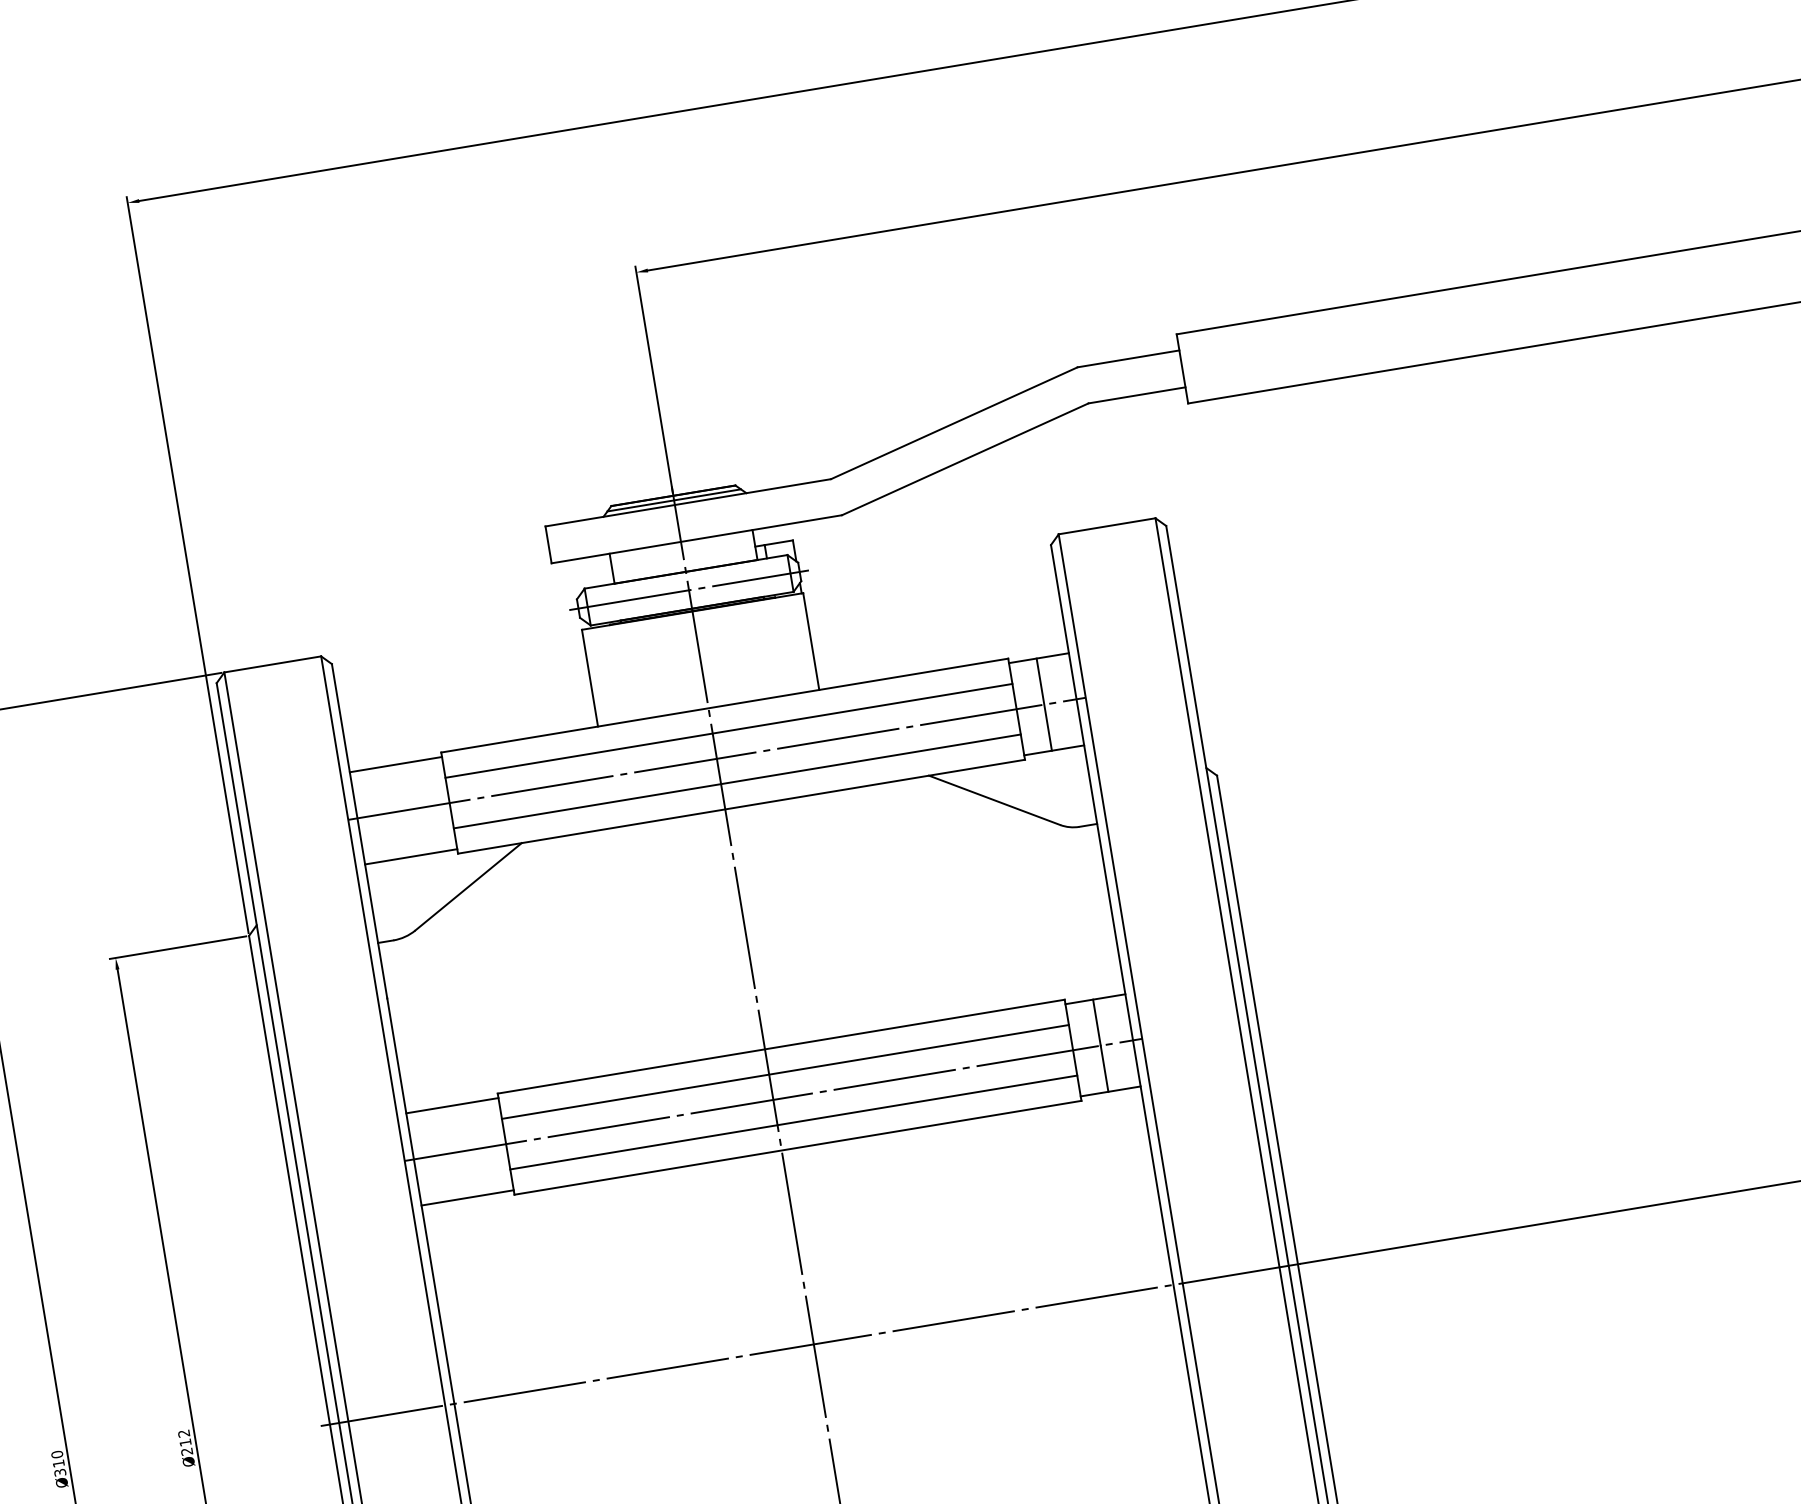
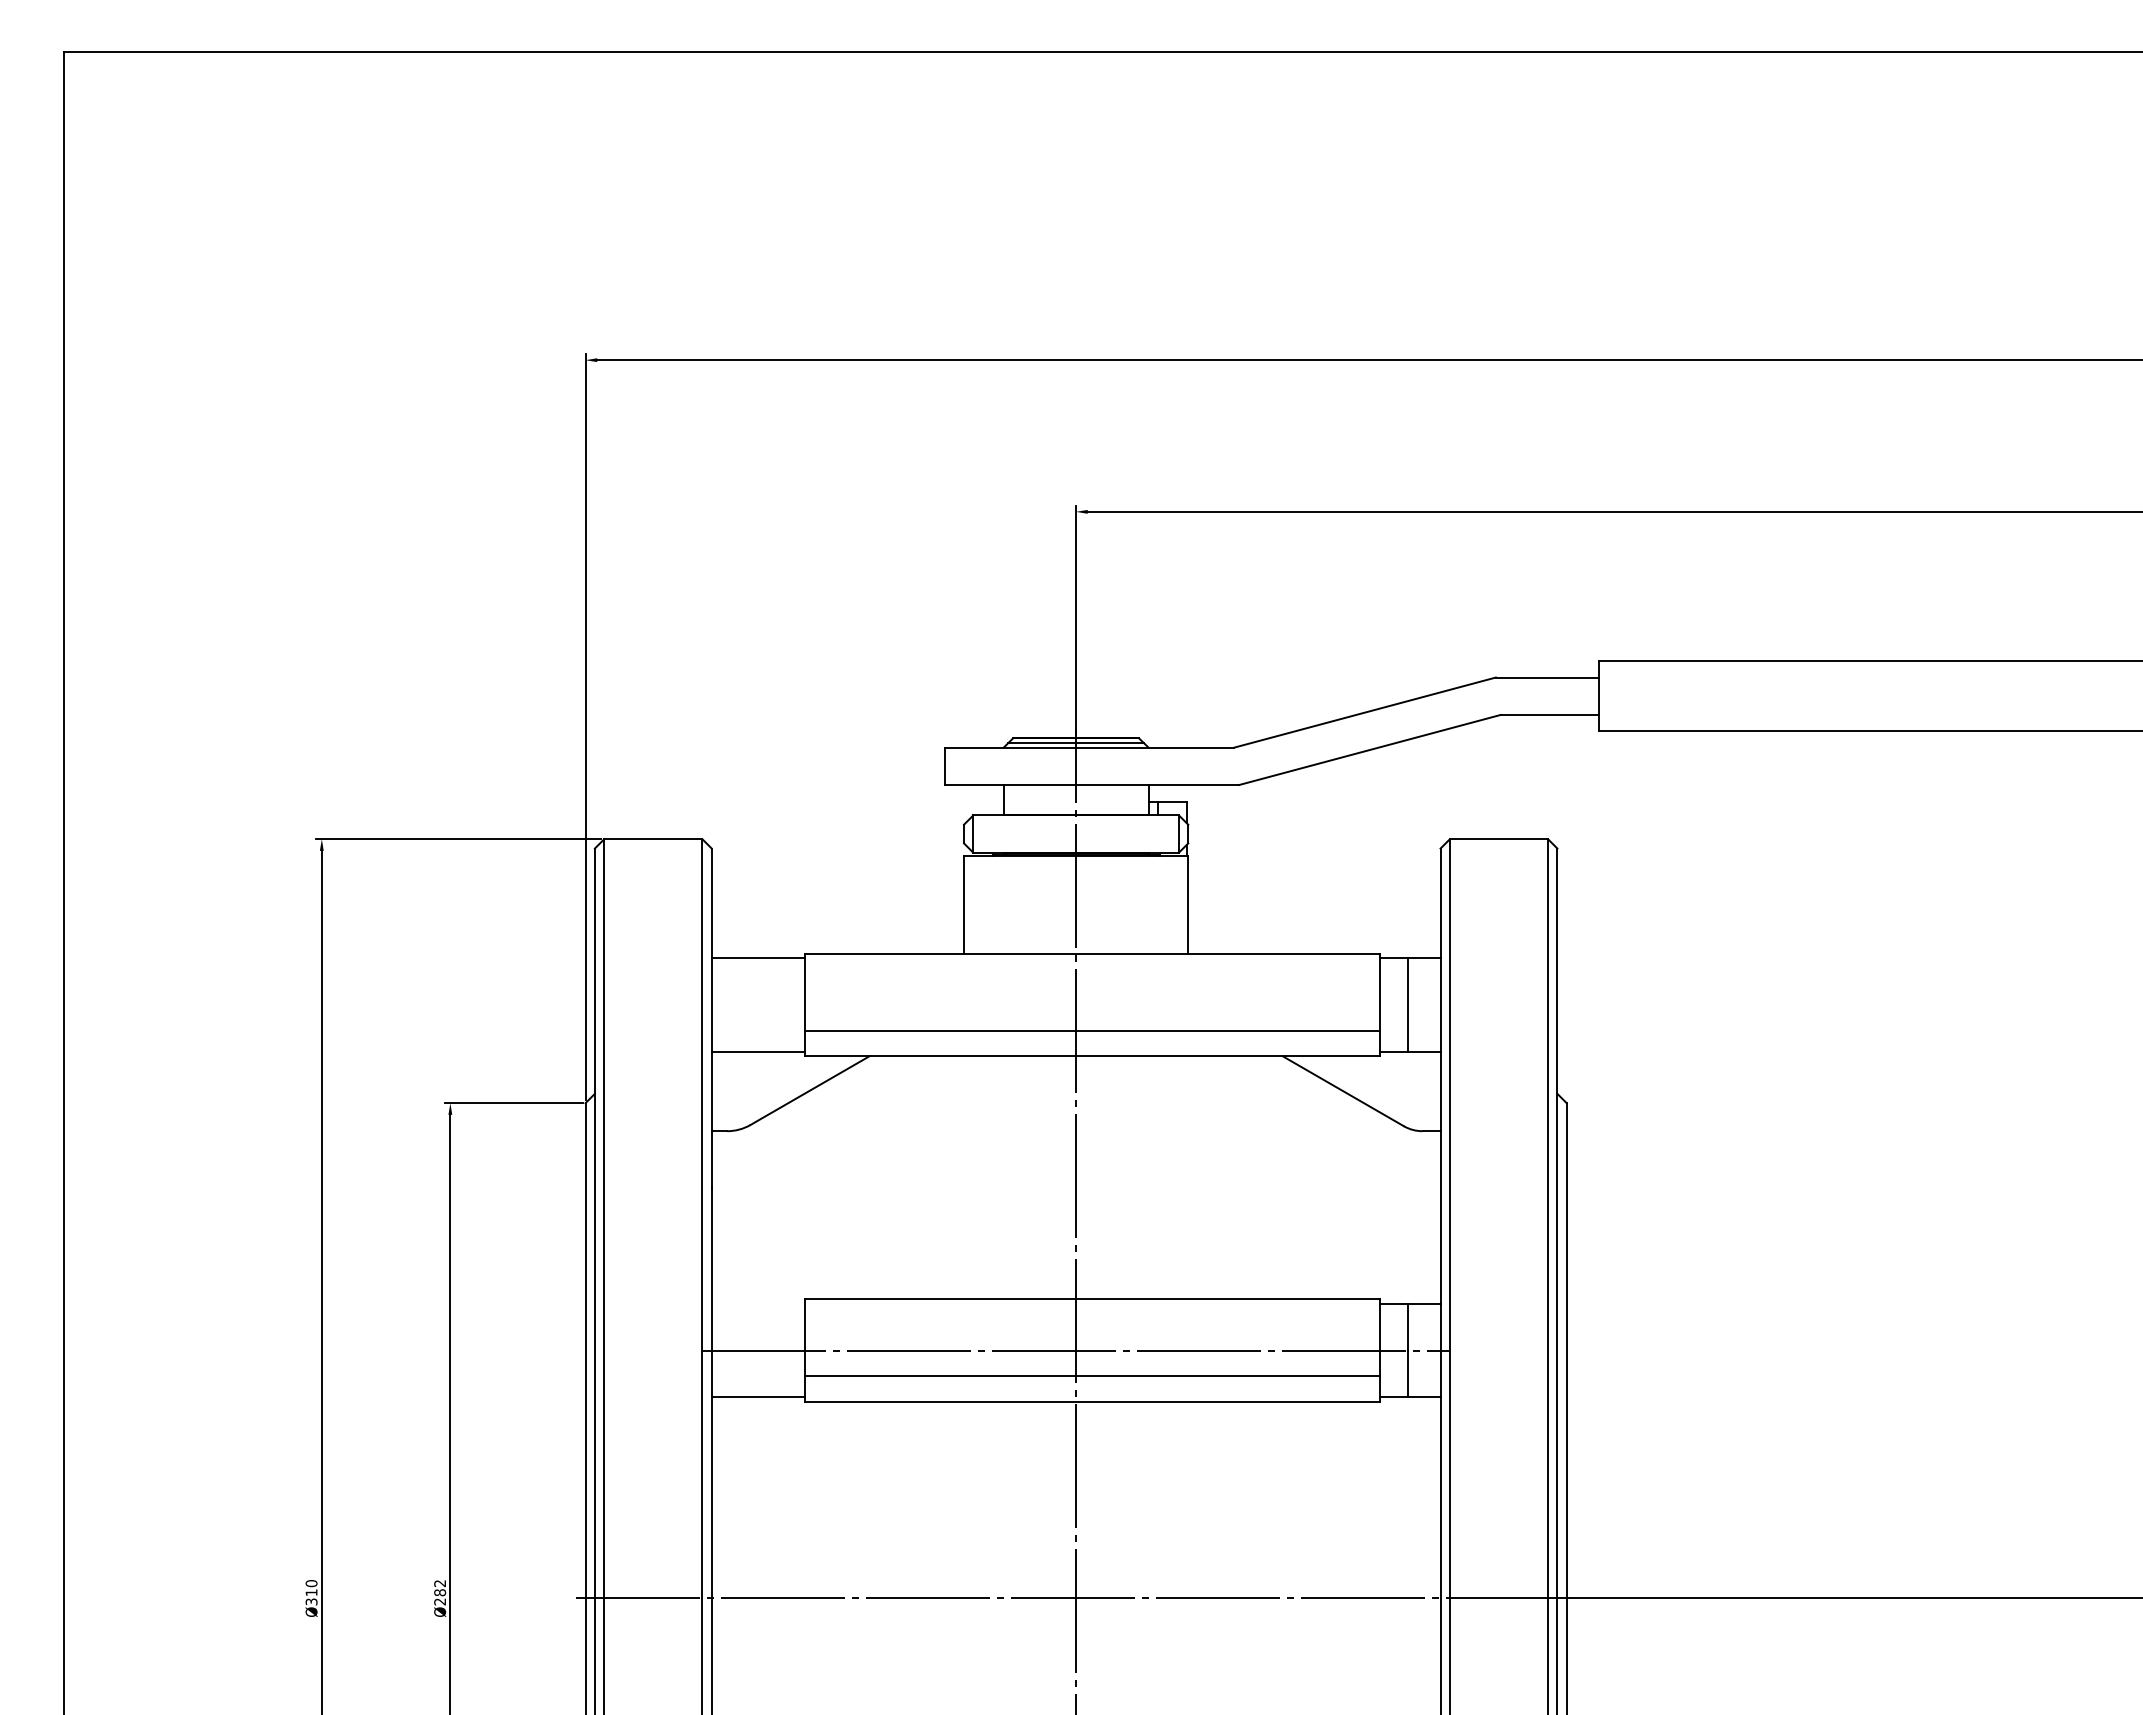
line: (688, 590) -> (1075, 834), removed
line: (729, 731) -> (1092, 979), removed
line: (716, 758) -> (1075, 1004), removed
line: (785, 1071) -> (1092, 1324), removed
line: (452, 1105) -> (758, 1303), removed
text: (185, 1442) -> (440, 1592), Ø212 -> Ø282

